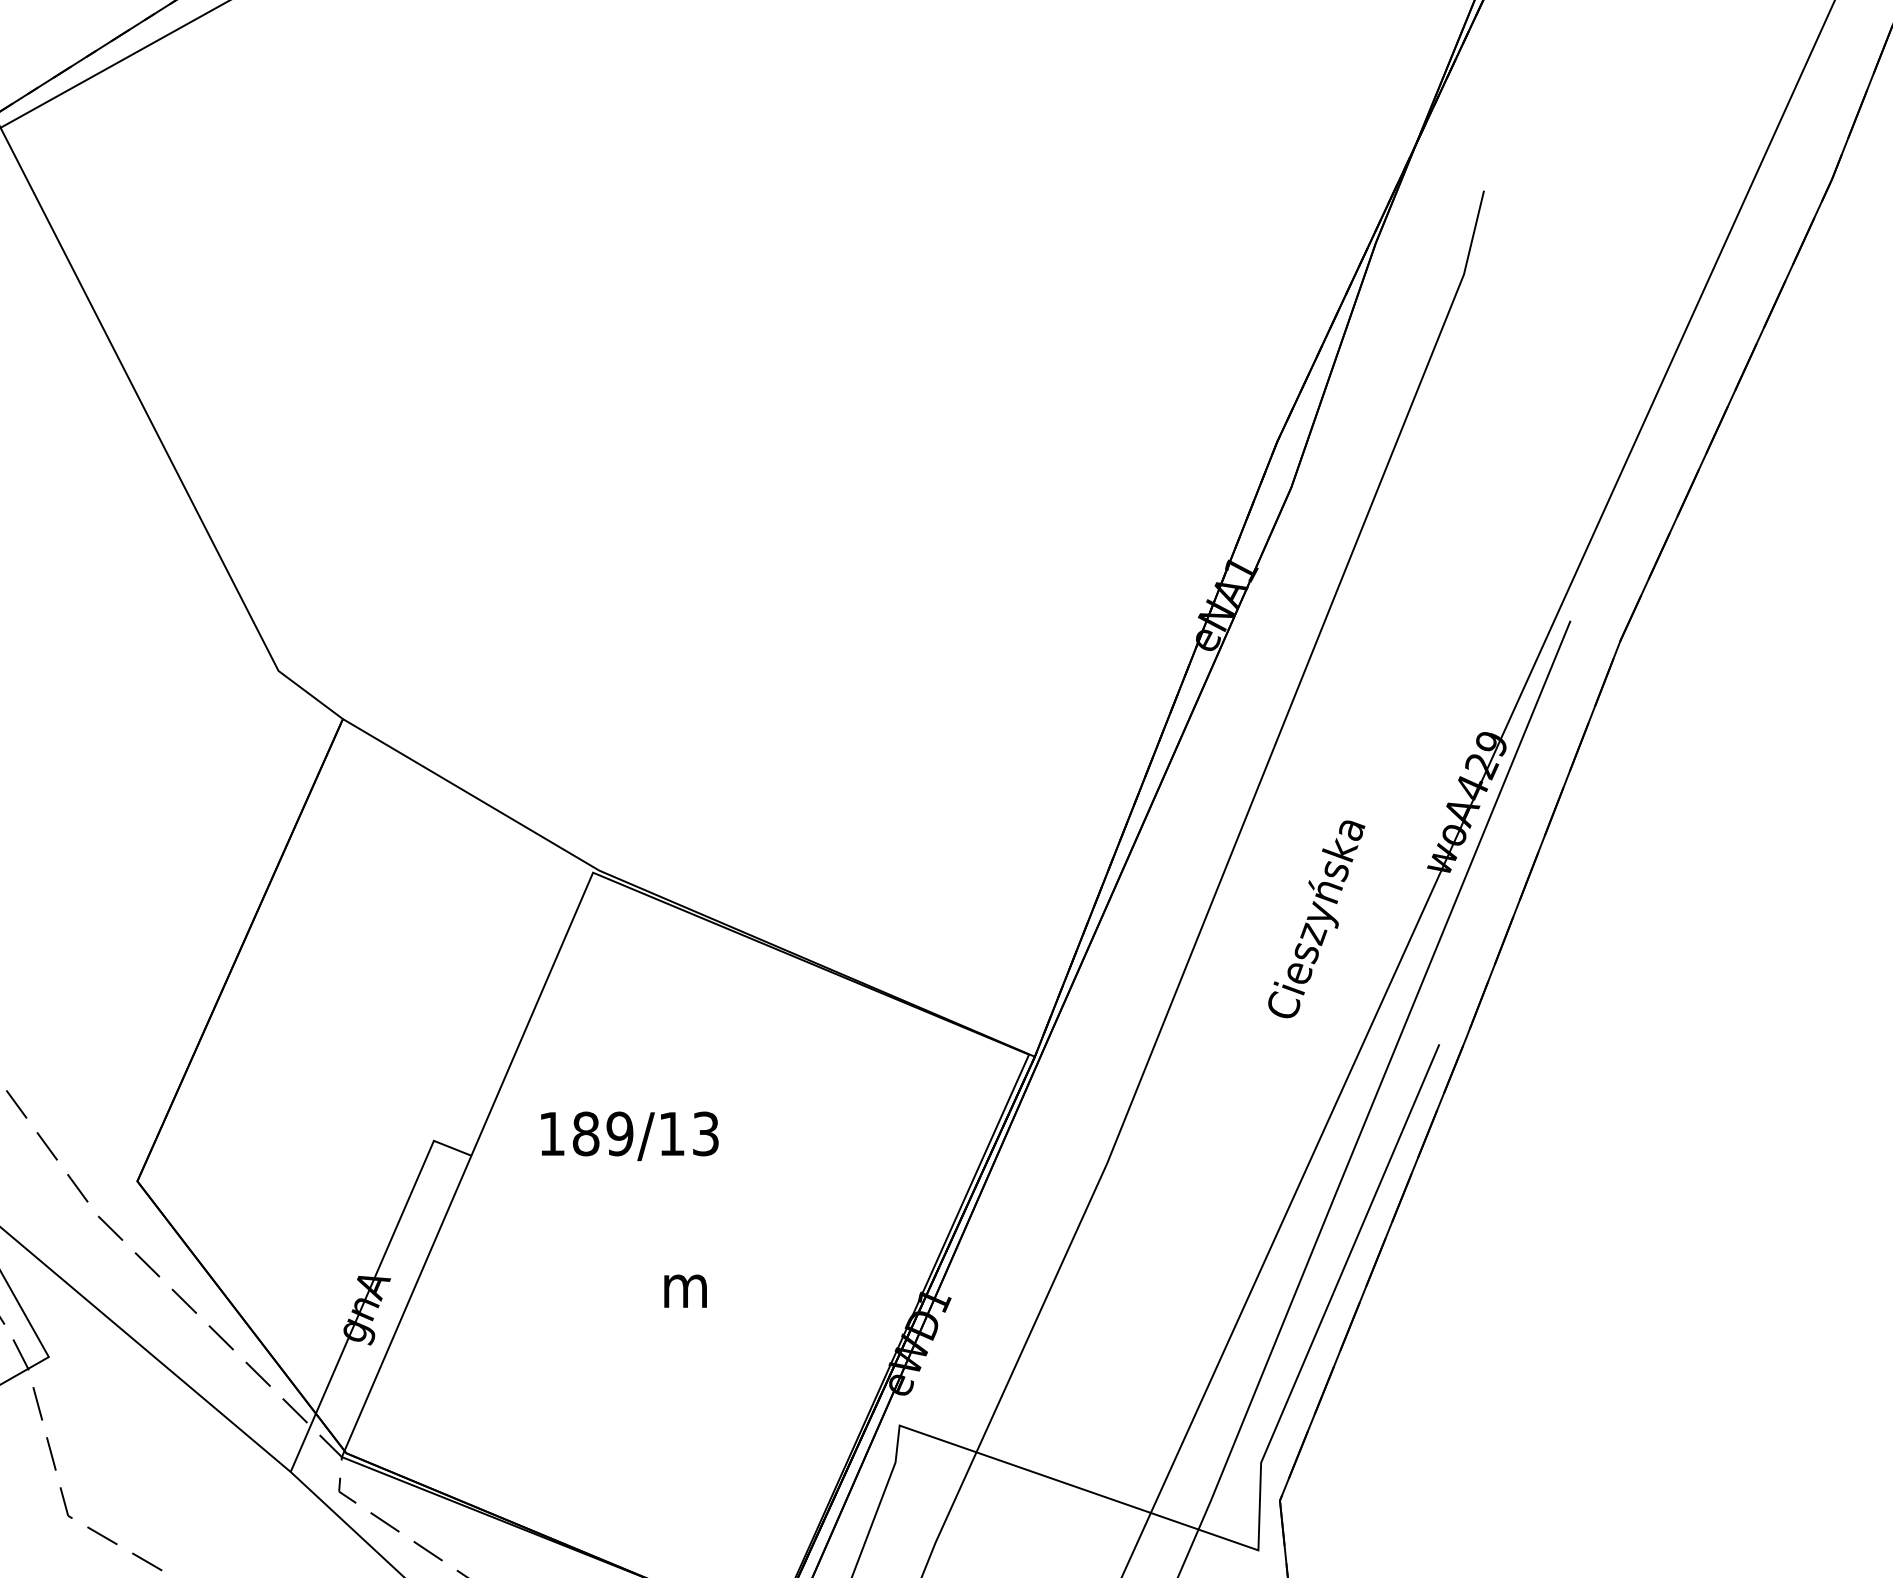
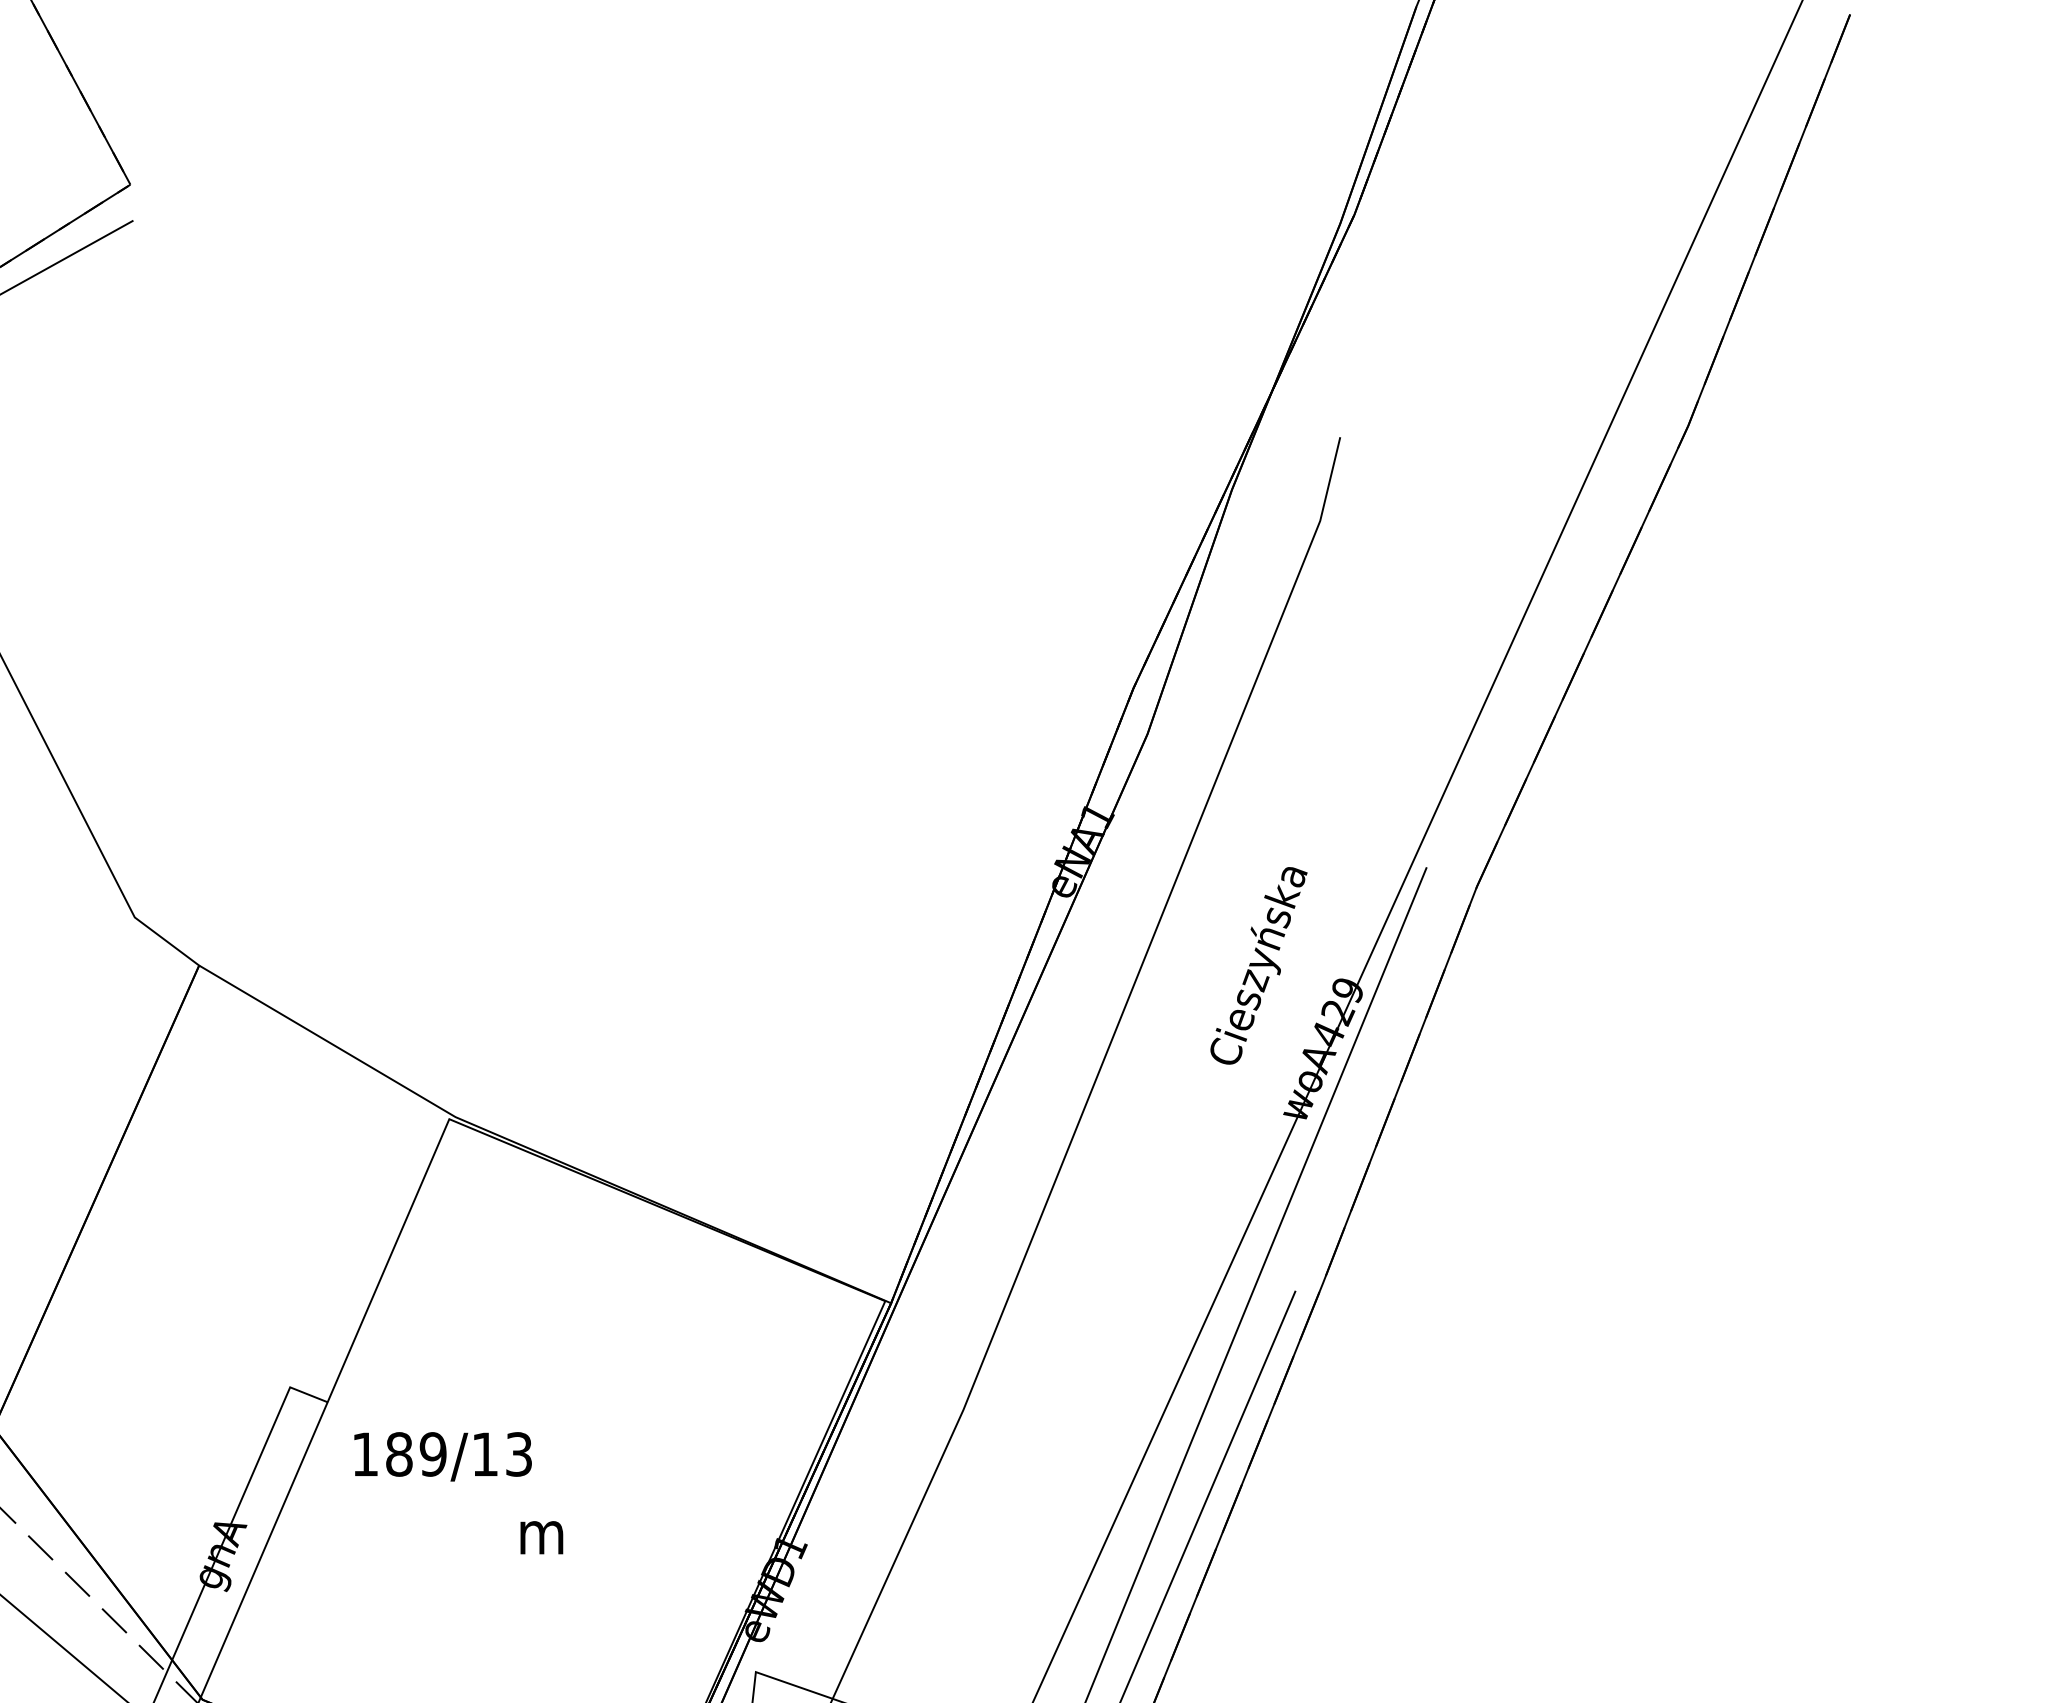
text: (1316, 919) -> (1258, 965), moved
text: (629, 1136) -> (442, 1456), moved

